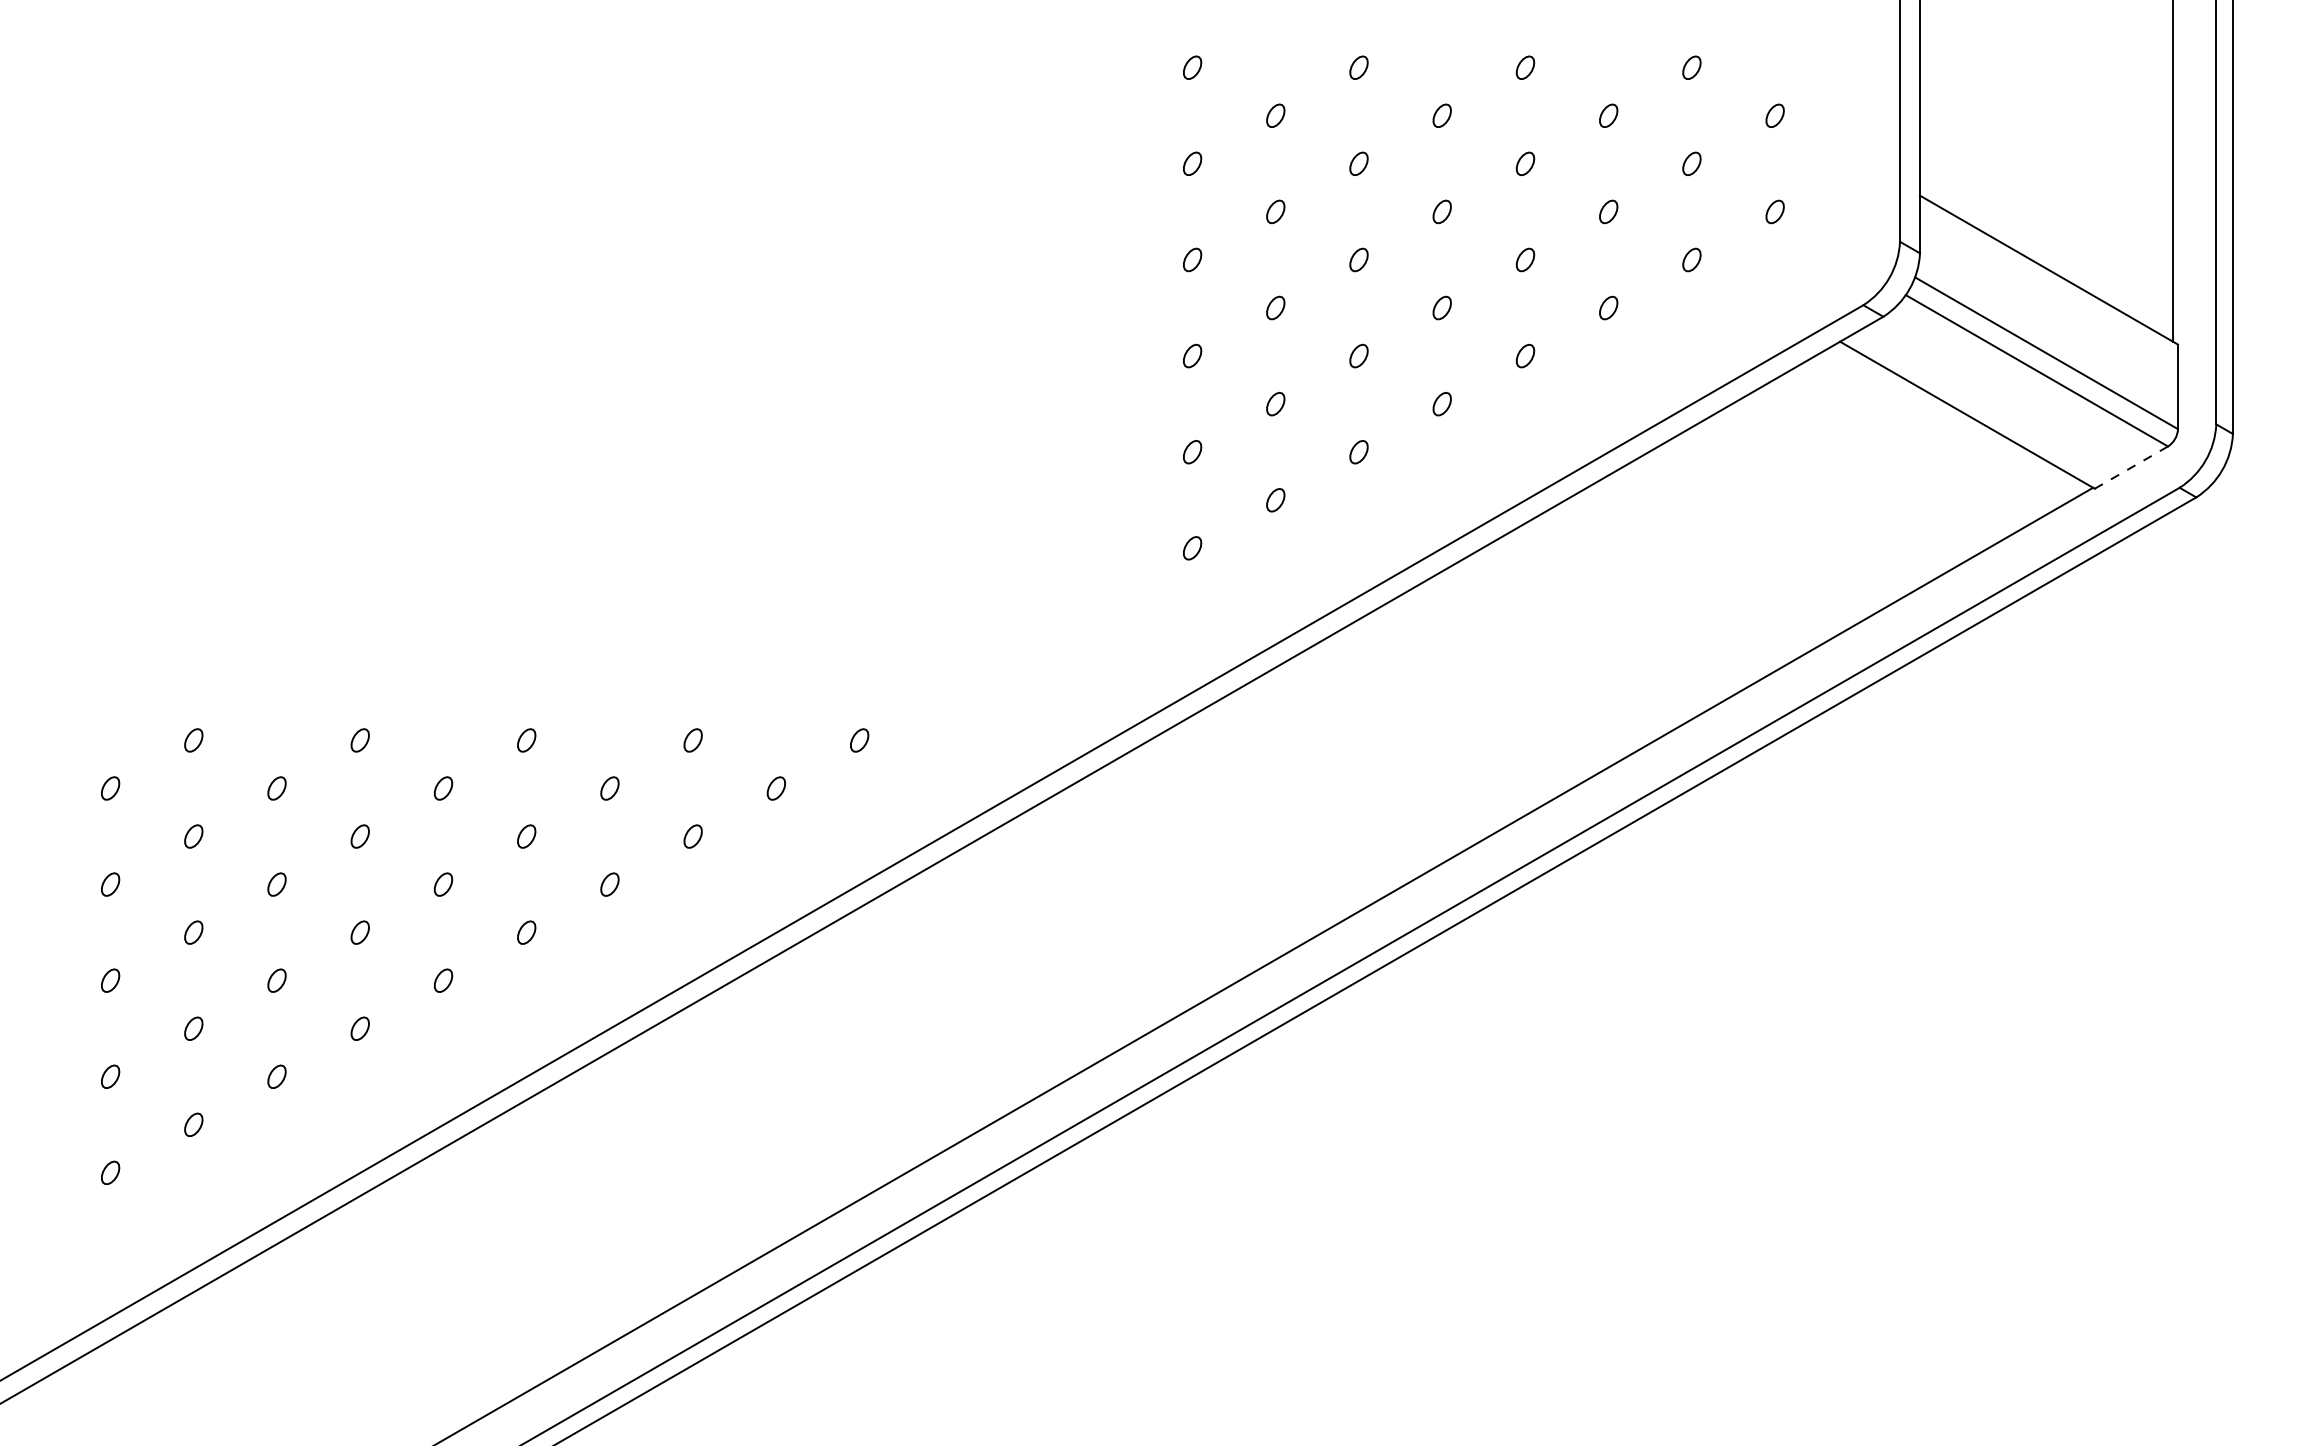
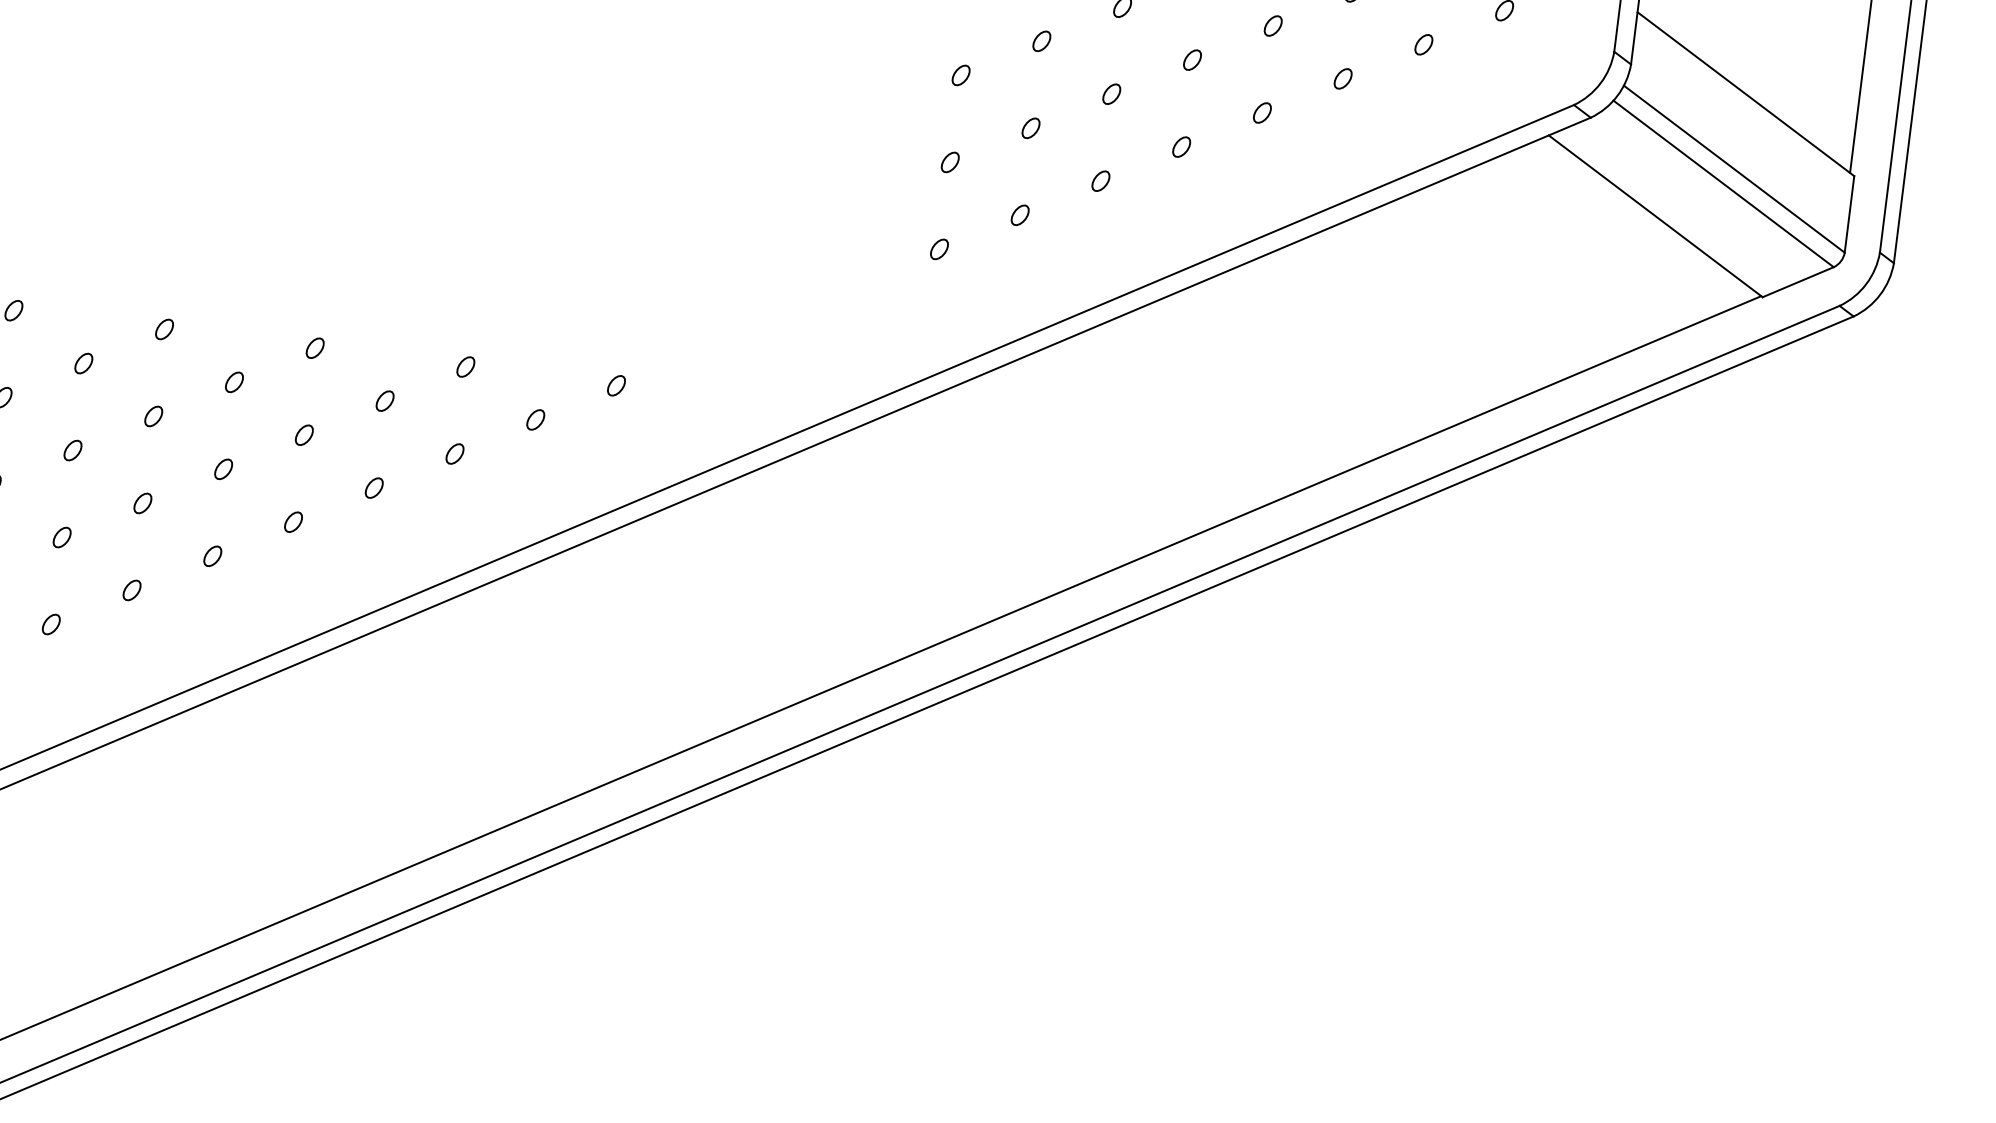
line: (2130, 467) -> (1797, 282), dashed -> solid

